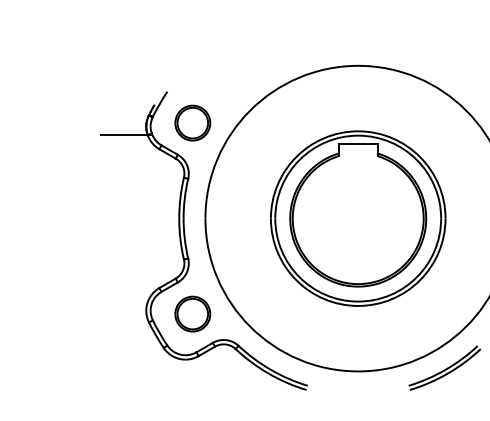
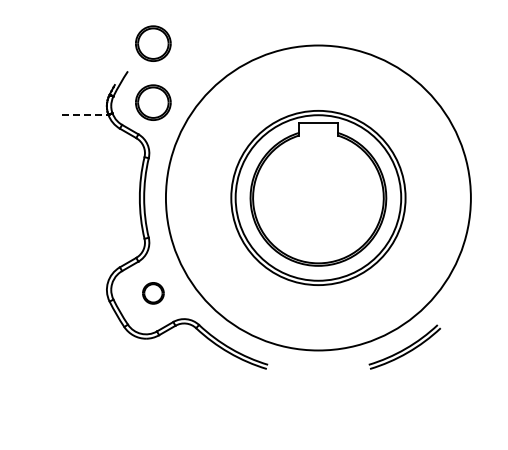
part: (192, 63) -> (153, 43), added
line: (124, 134) -> (85, 114), solid -> dashed
part: (192, 314) -> (153, 293), size x0.6

